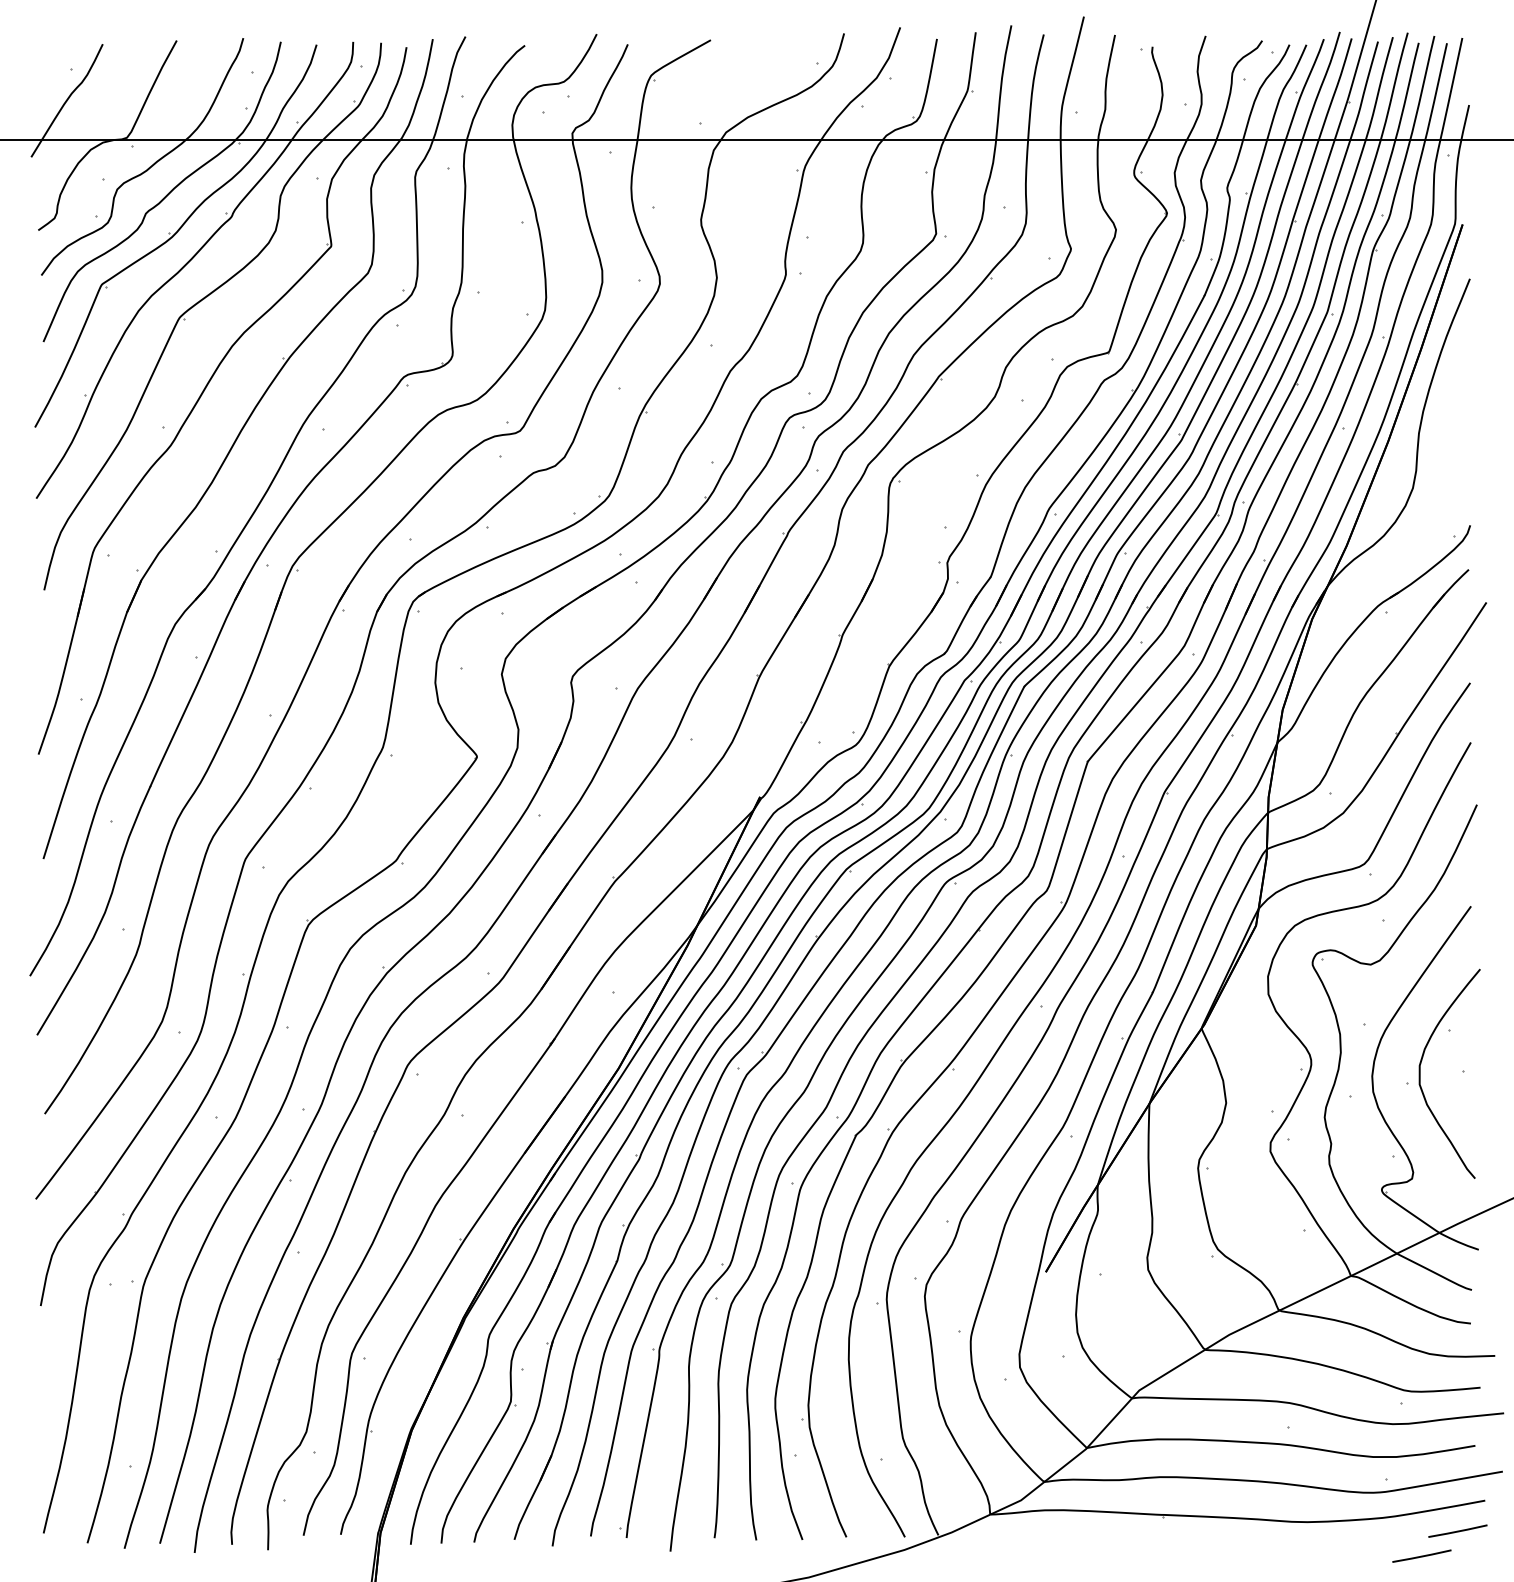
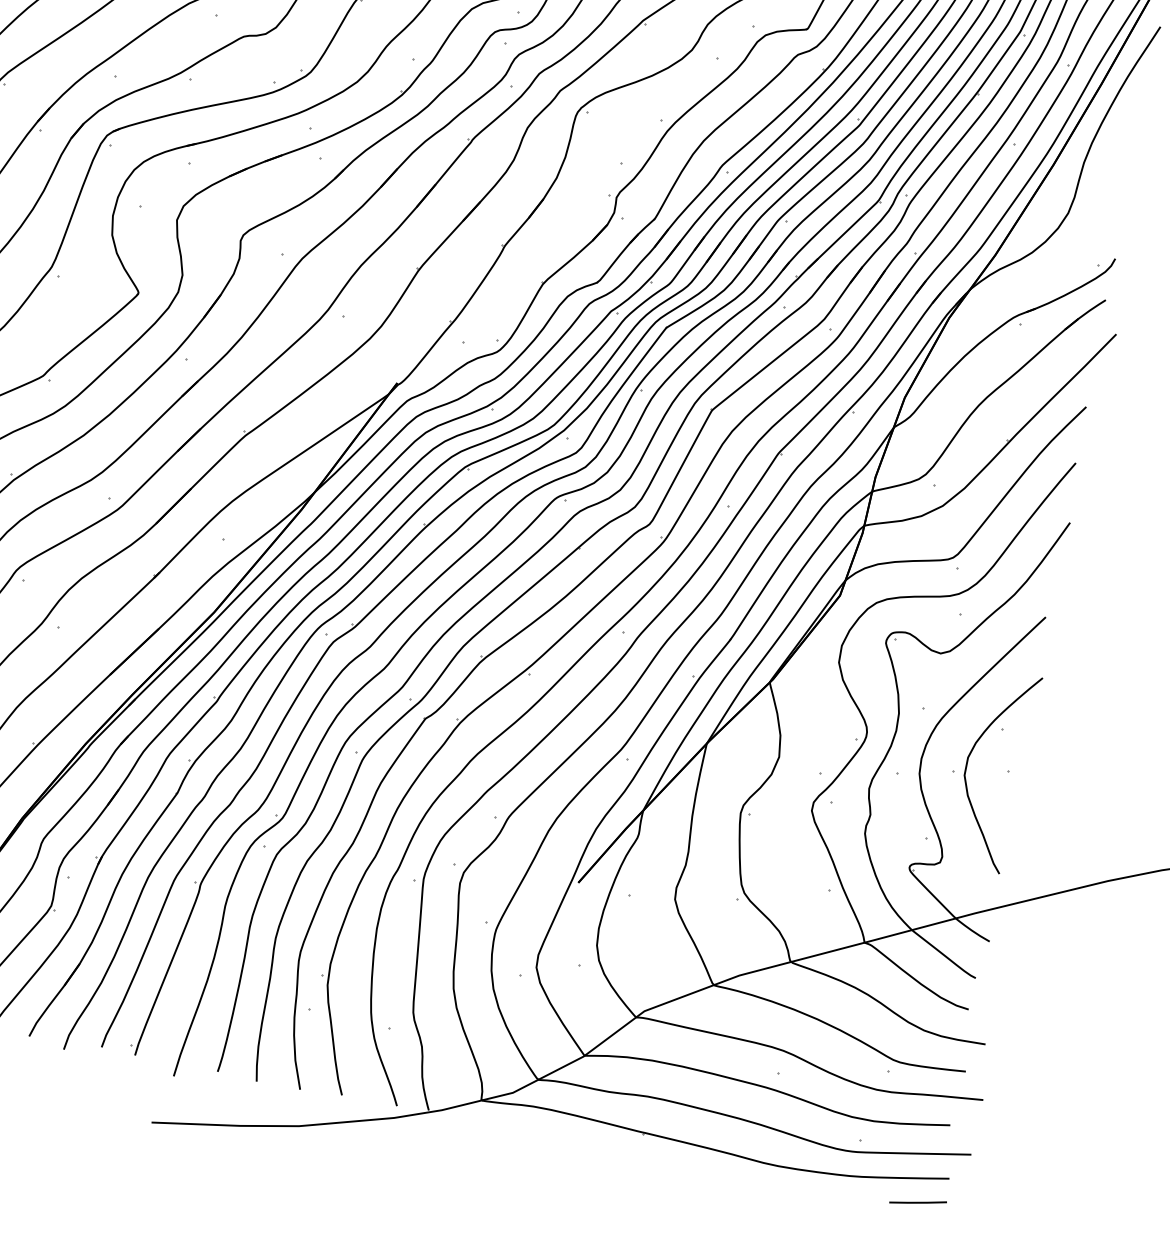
line: (1421, 1555) -> (879, 1218), removed

